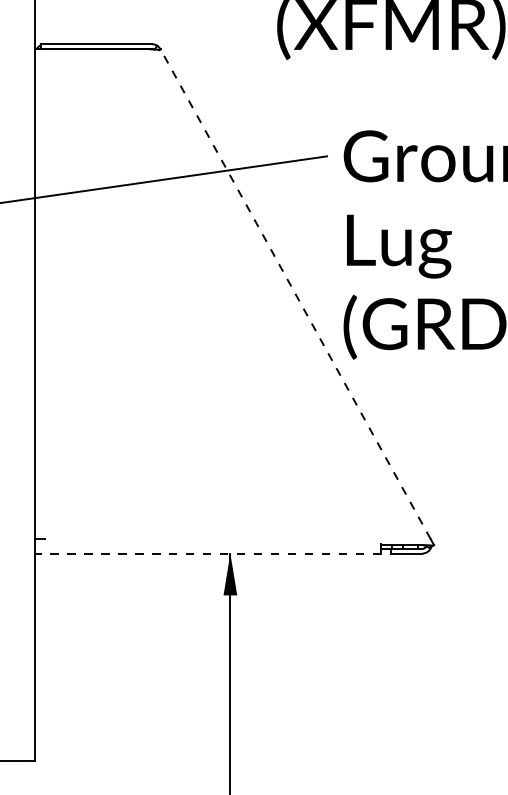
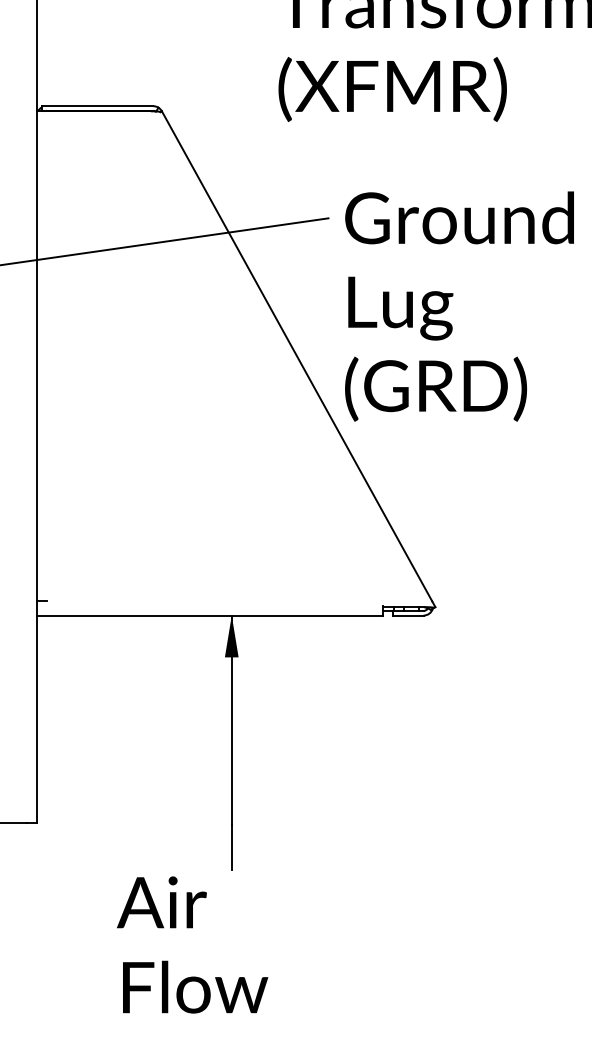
line: (296, 294) -> (297, 356), dashed -> solid
line: (208, 553) -> (209, 615), dashed -> solid

